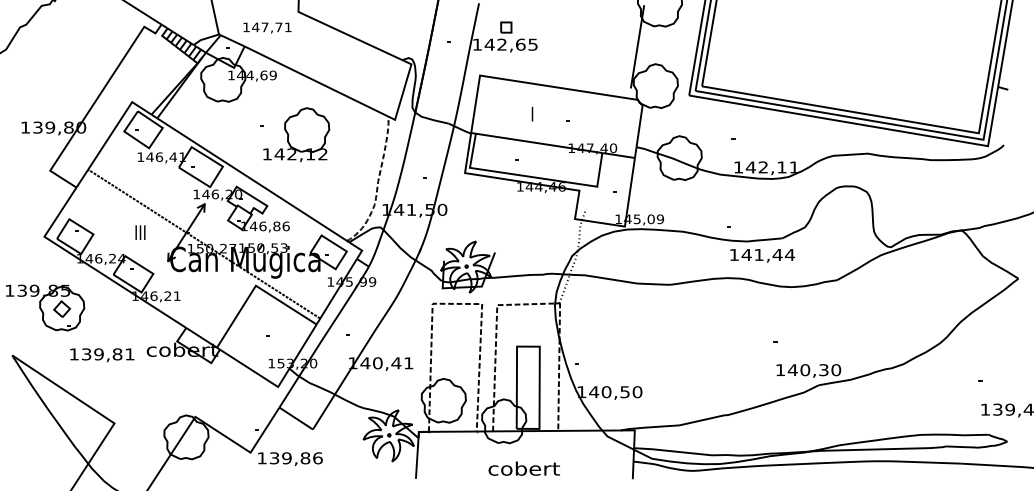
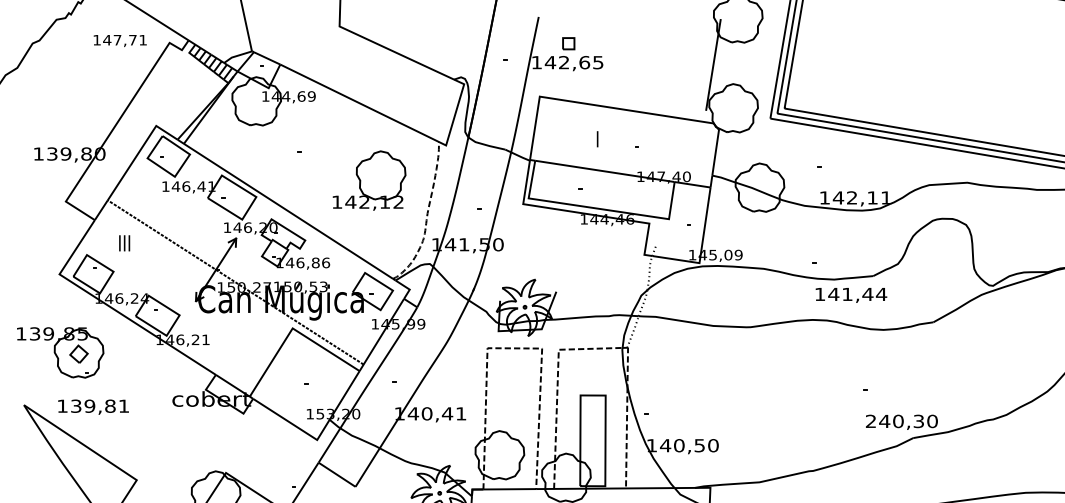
text: (267, 27) -> (120, 40), moved
part: (296, 134) -> (369, 180), moved
text: (140, 232) -> (124, 243), moved
text: (102, 355) -> (93, 407), moved
text: (779, 369) -> (869, 420), 140,30 -> 240,30

